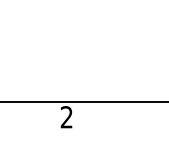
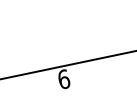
text: (66, 117) -> (63, 79), 2 -> 6

